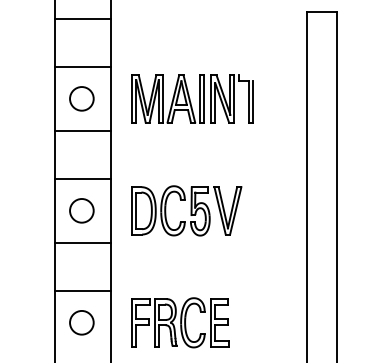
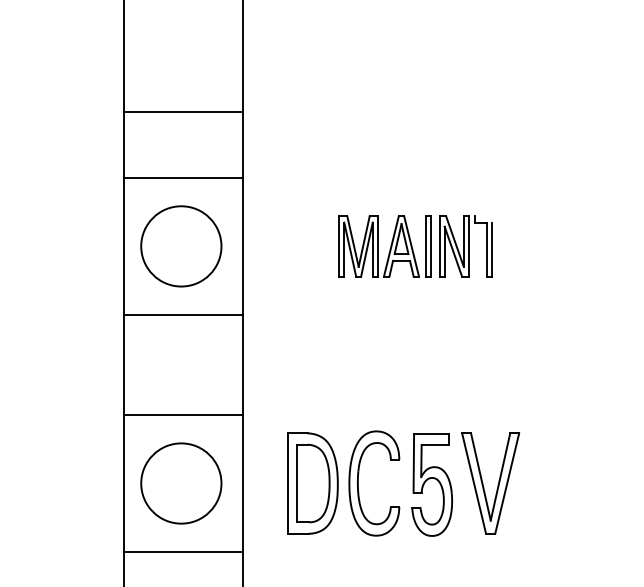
line: (82, 19) -> (182, 112), moved
circle: (81, 98) -> (180, 245), size x1.6
part: (192, 98) -> (415, 245), size x0.6
circle: (81, 210) -> (180, 482), size x1.6

